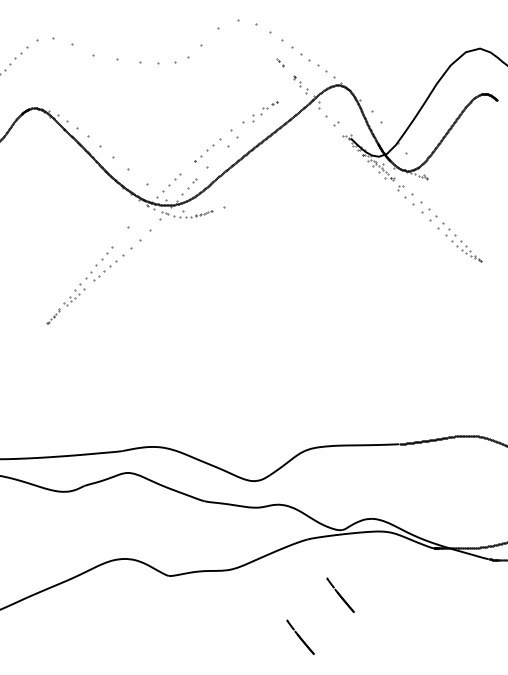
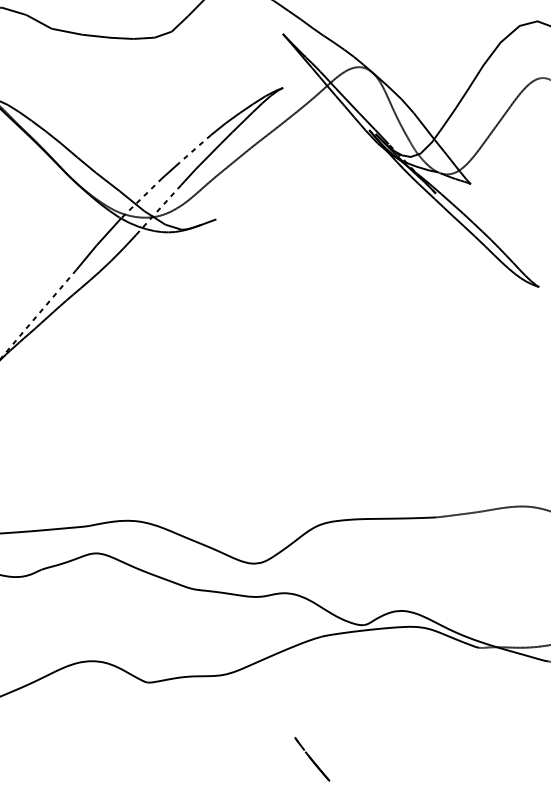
line: (340, 595) -> (362, 707), removed

